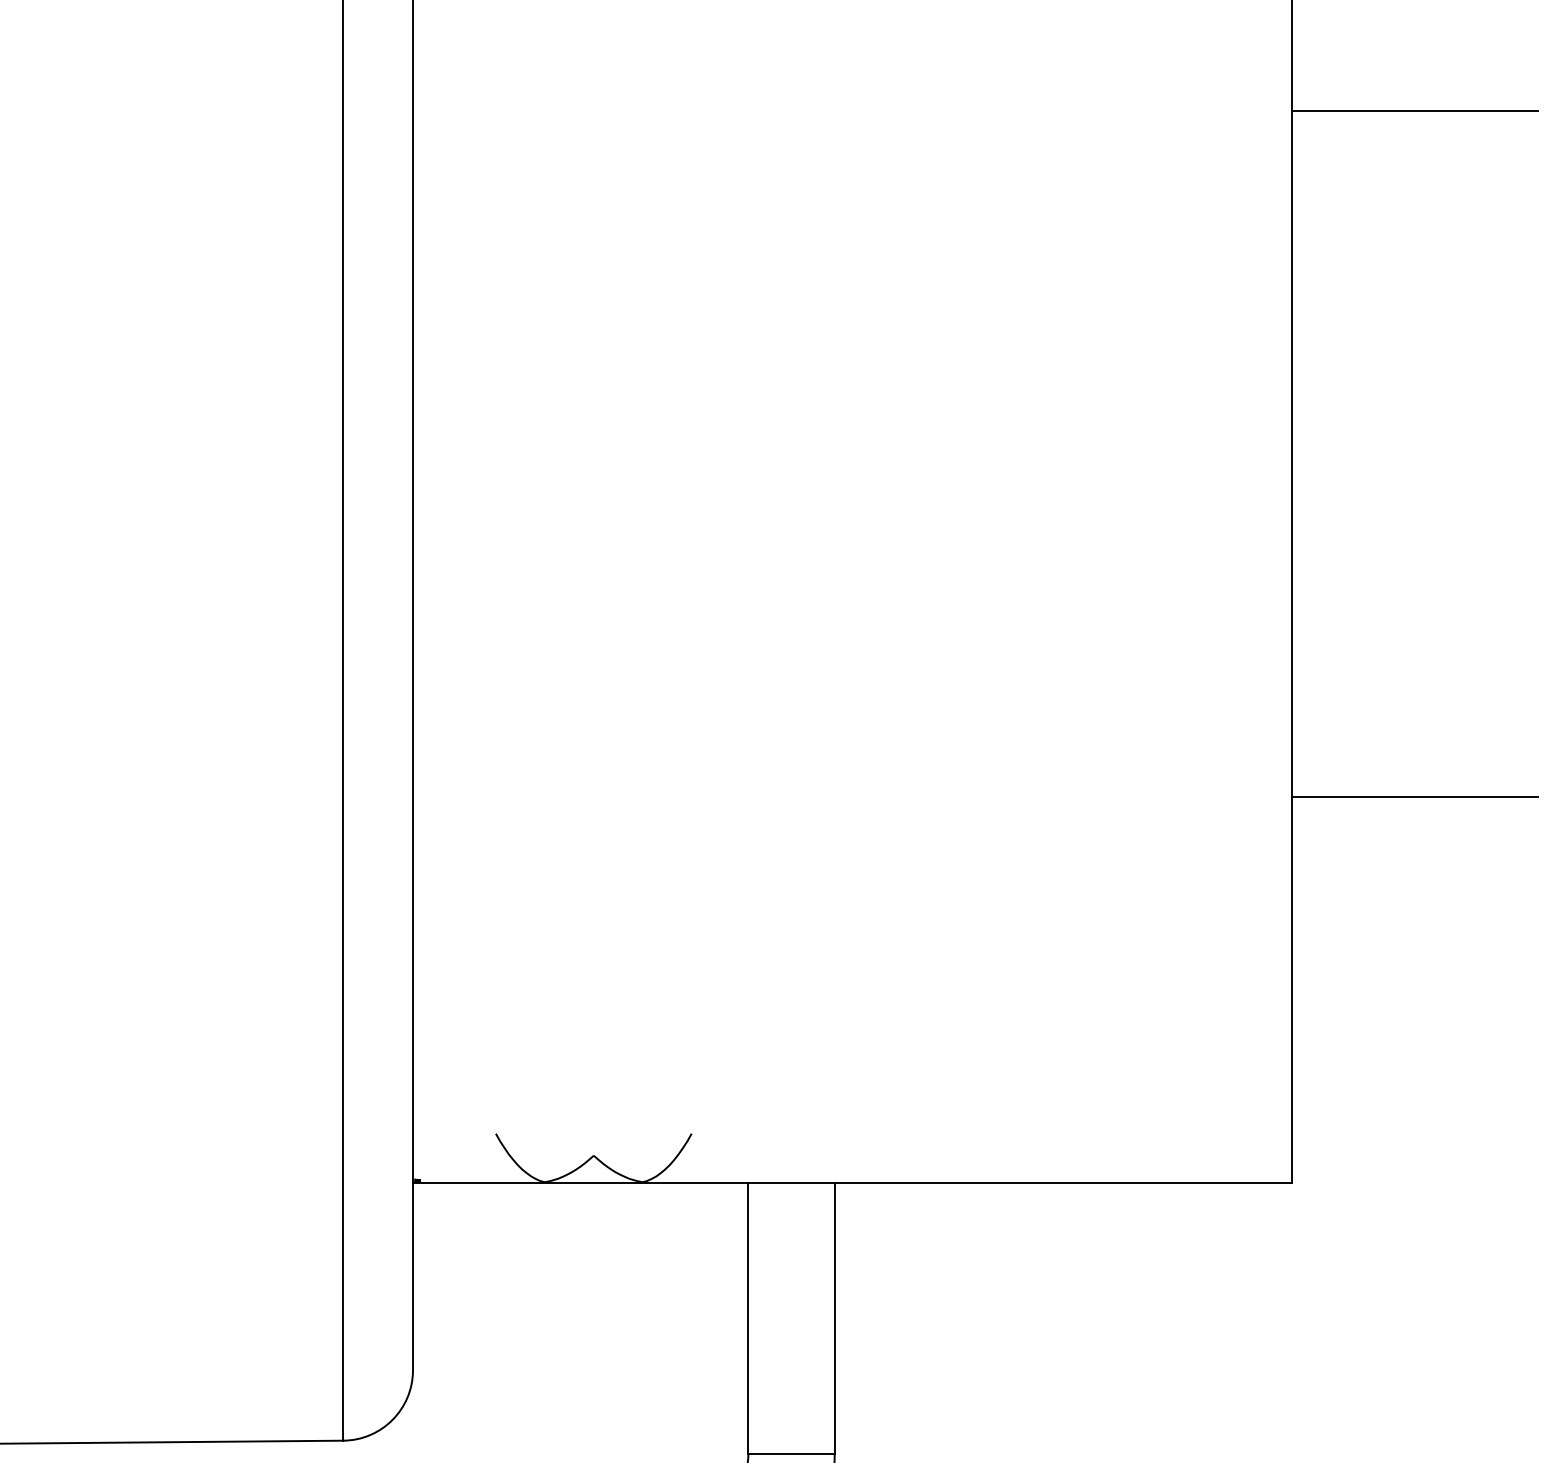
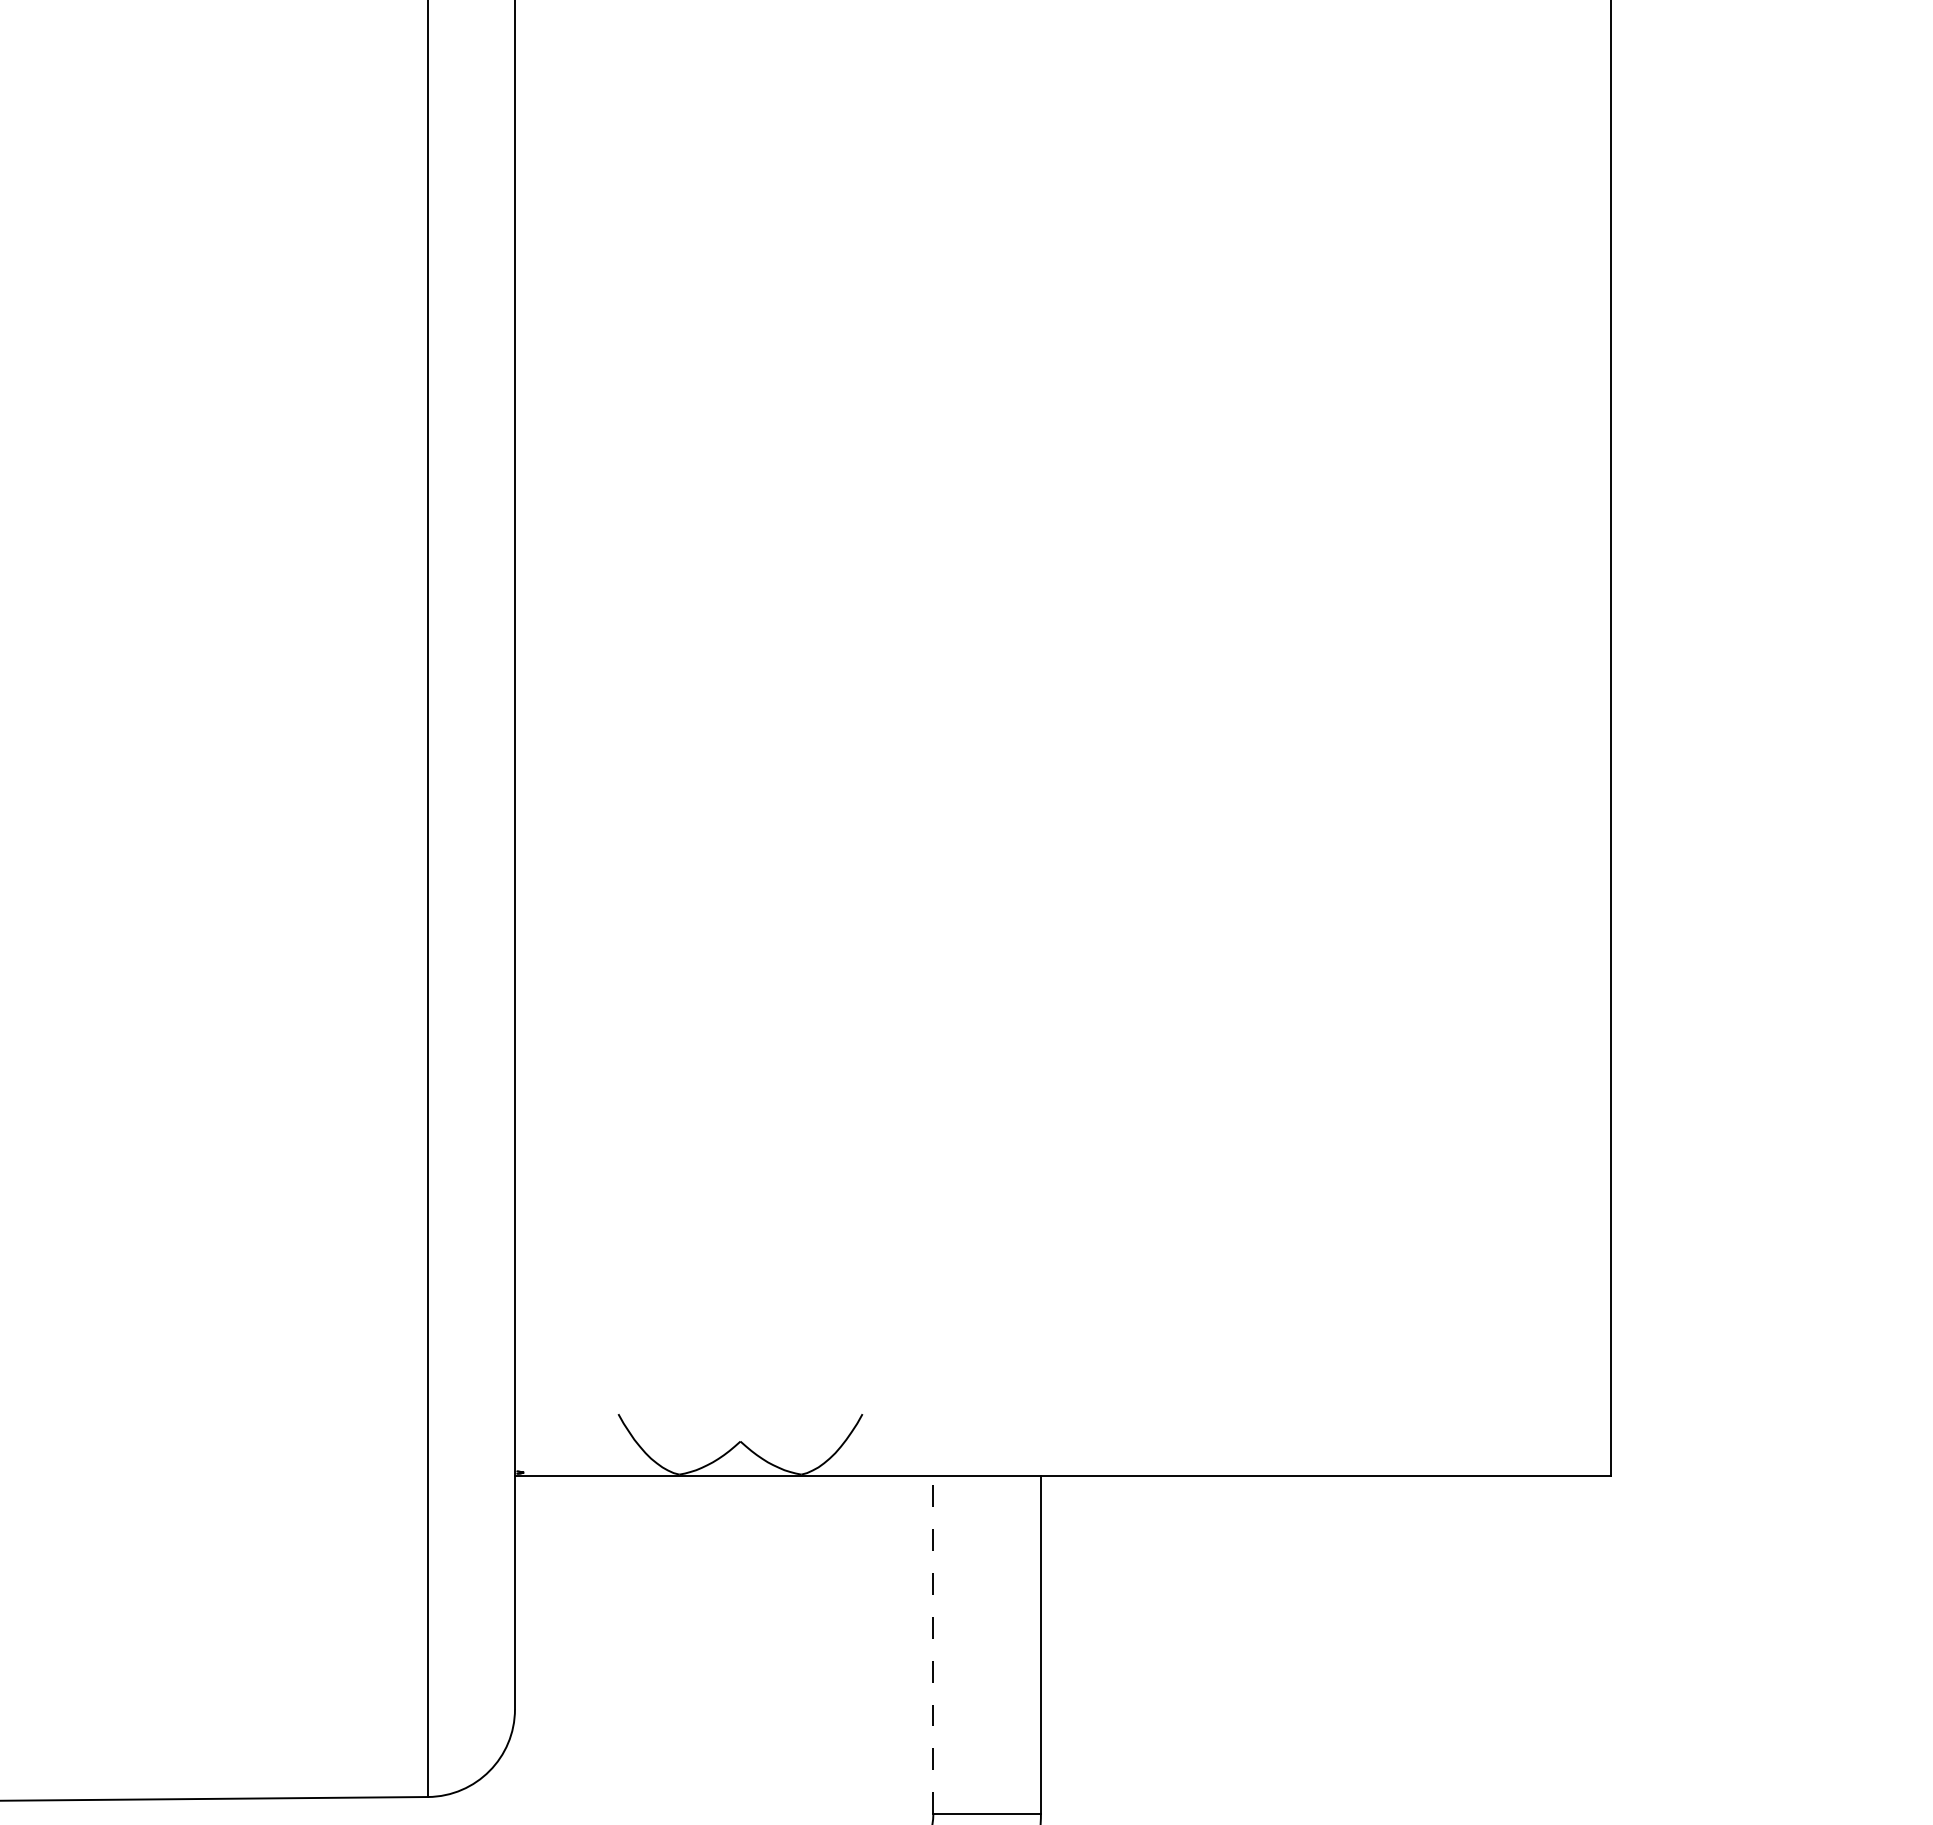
line: (1414, 110) -> (1763, 138), removed
line: (1414, 796) -> (1763, 993), removed
line: (748, 1318) -> (933, 1644), solid -> dashed

